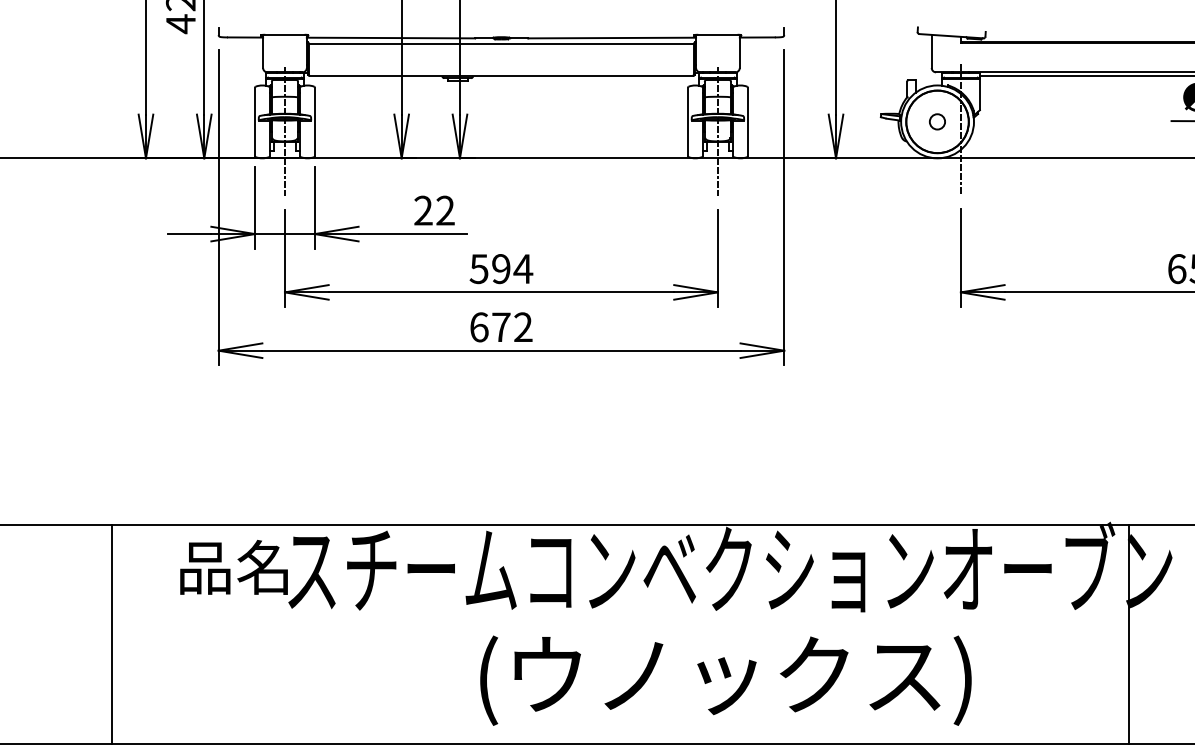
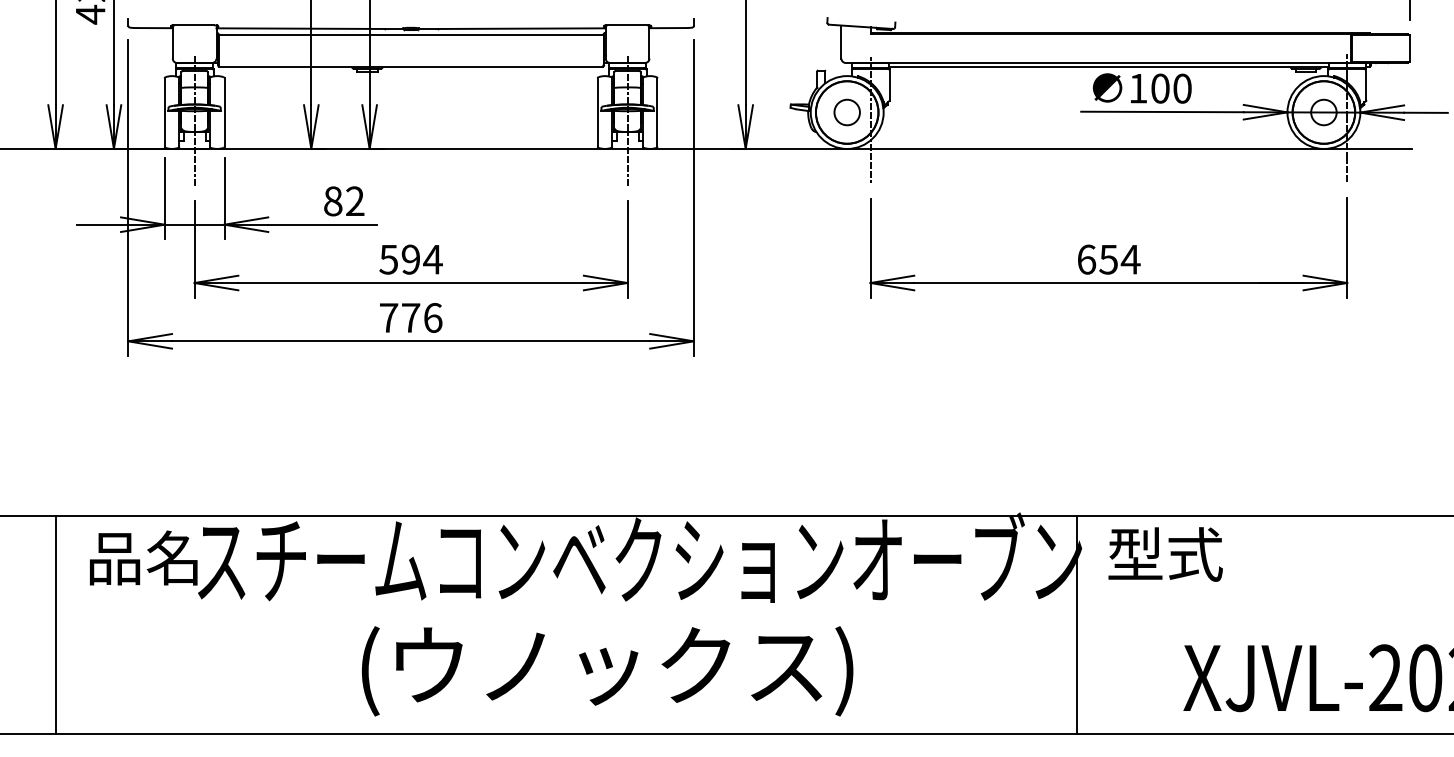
circle: (936, 121) -> (846, 112), size x1.67
text: (423, 210) -> (333, 201), 22 -> 82
text: (501, 326) -> (411, 317), 672 -> 776
line: (111, 633) -> (56, 624), moved
line: (1128, 633) -> (1076, 624), moved
text: (725, 680) -> (607, 671), moved

